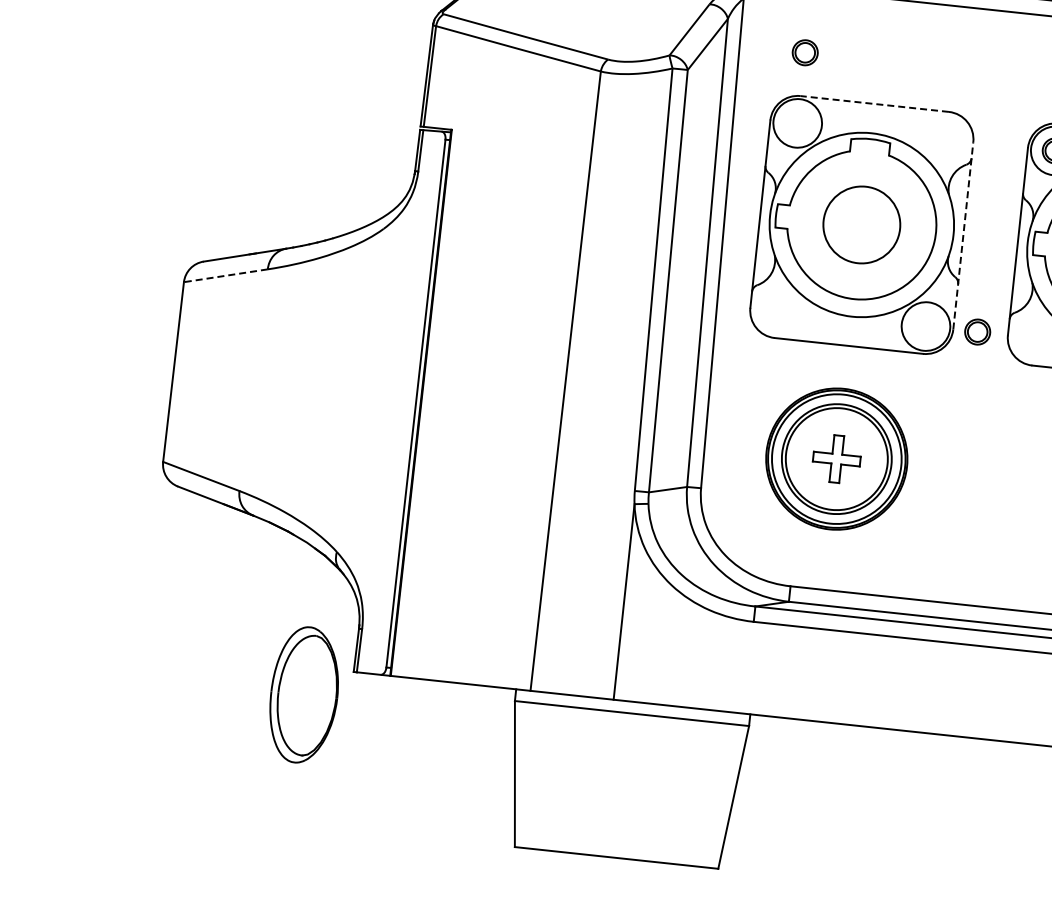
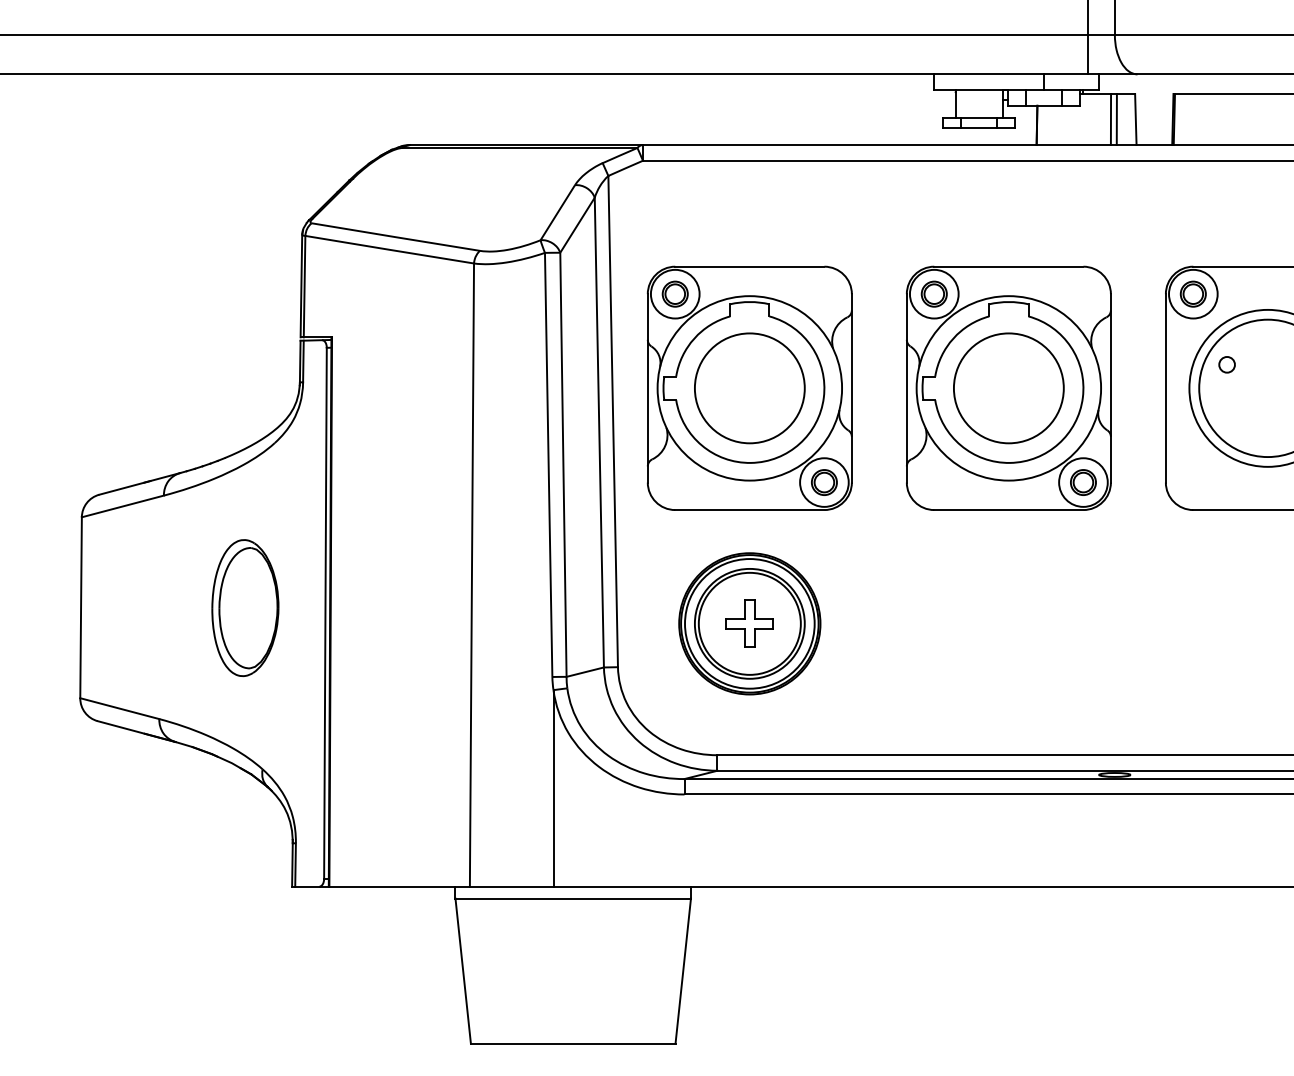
part: (804, 52) -> (674, 293), moved
line: (874, 103) -> (749, 266), dashed -> solid
circle: (861, 225) -> (749, 388), size x1.43
line: (963, 234) -> (851, 387), dashed -> solid
line: (225, 275) -> (122, 506), dashed -> solid
part: (977, 332) -> (824, 482), moved
part: (304, 695) -> (245, 608), moved

